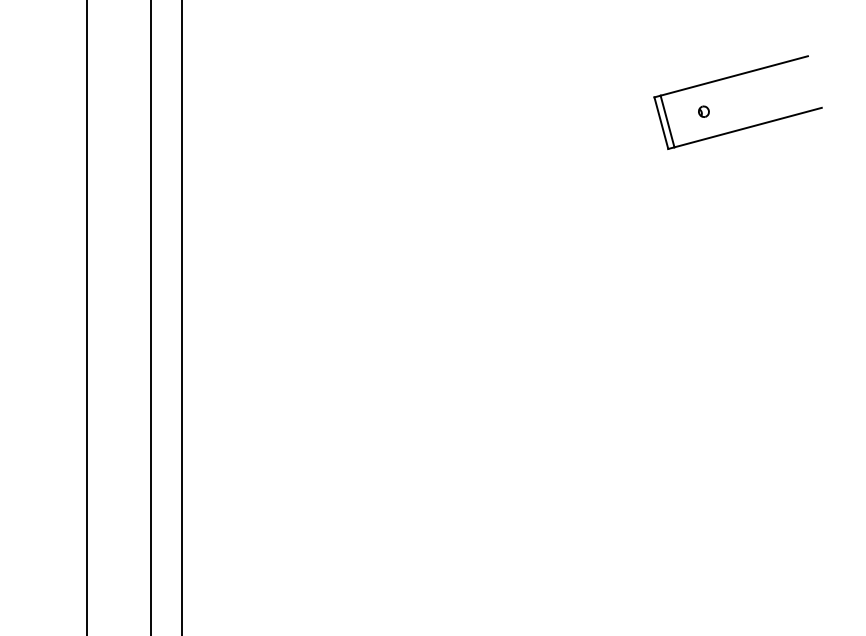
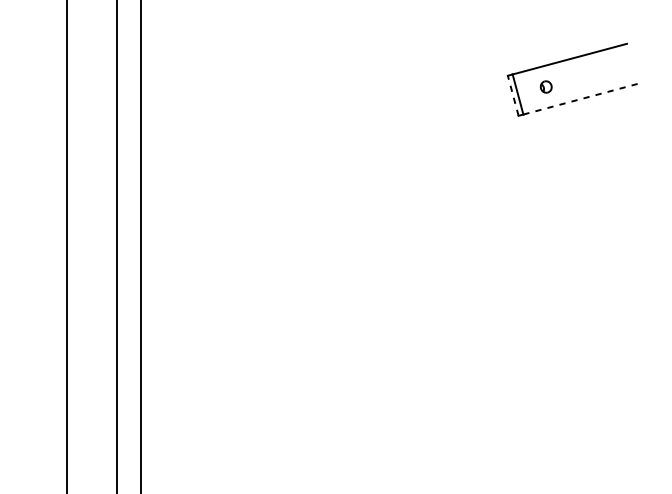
part: (703, 111) -> (545, 86), size x1.4
line: (661, 123) -> (513, 96), solid -> dashed
line: (748, 127) -> (580, 99), solid -> dashed

